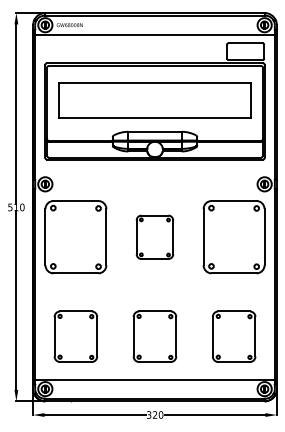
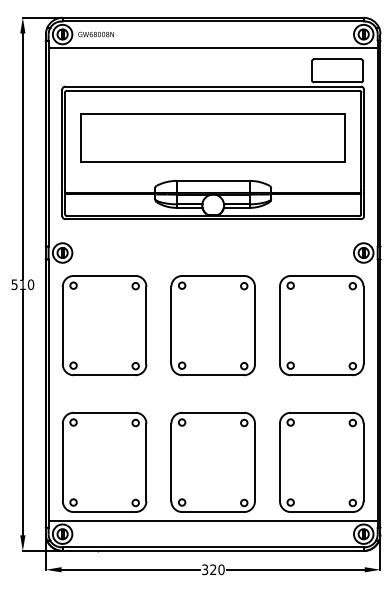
part: (154, 237) -> (212, 325), size x1.67
part: (75, 336) -> (104, 461), size x1.43
part: (154, 336) -> (212, 461), size x1.43
part: (233, 336) -> (321, 461), size x1.43

